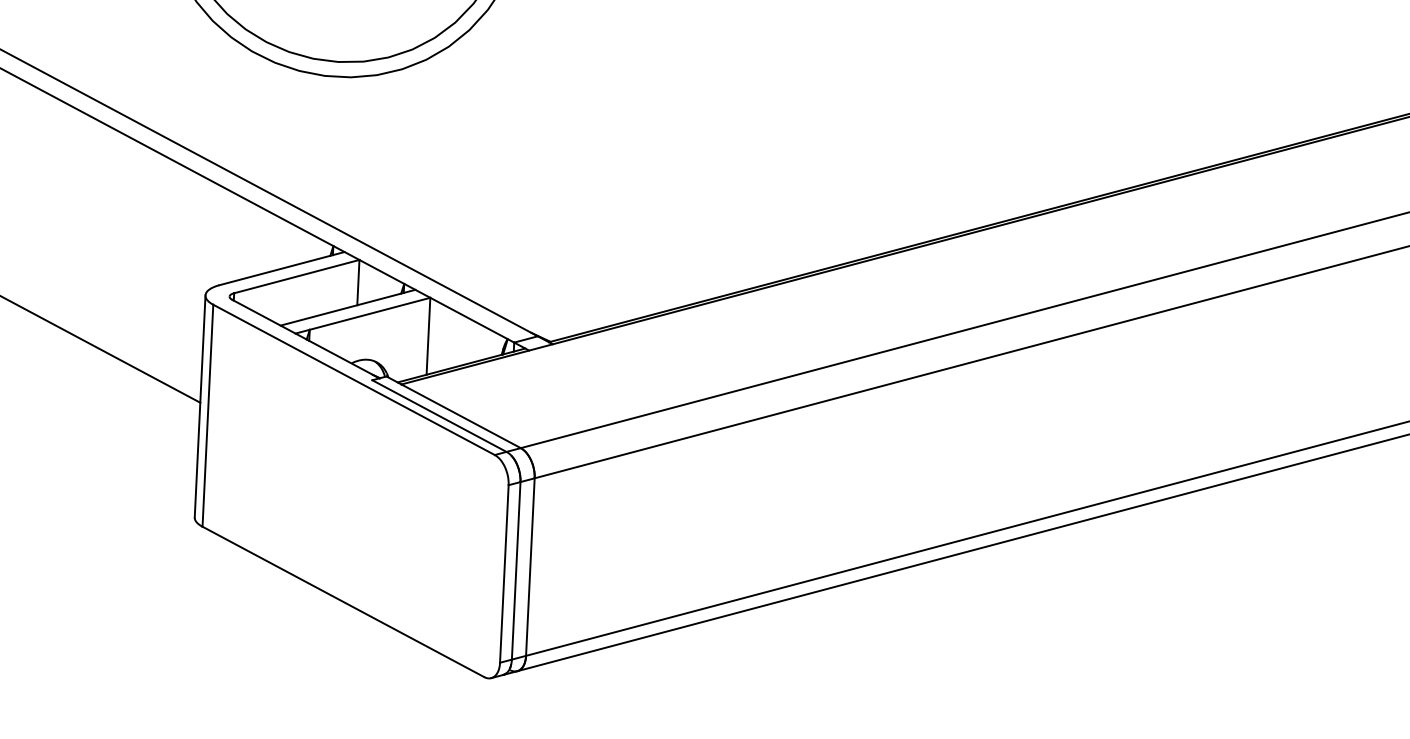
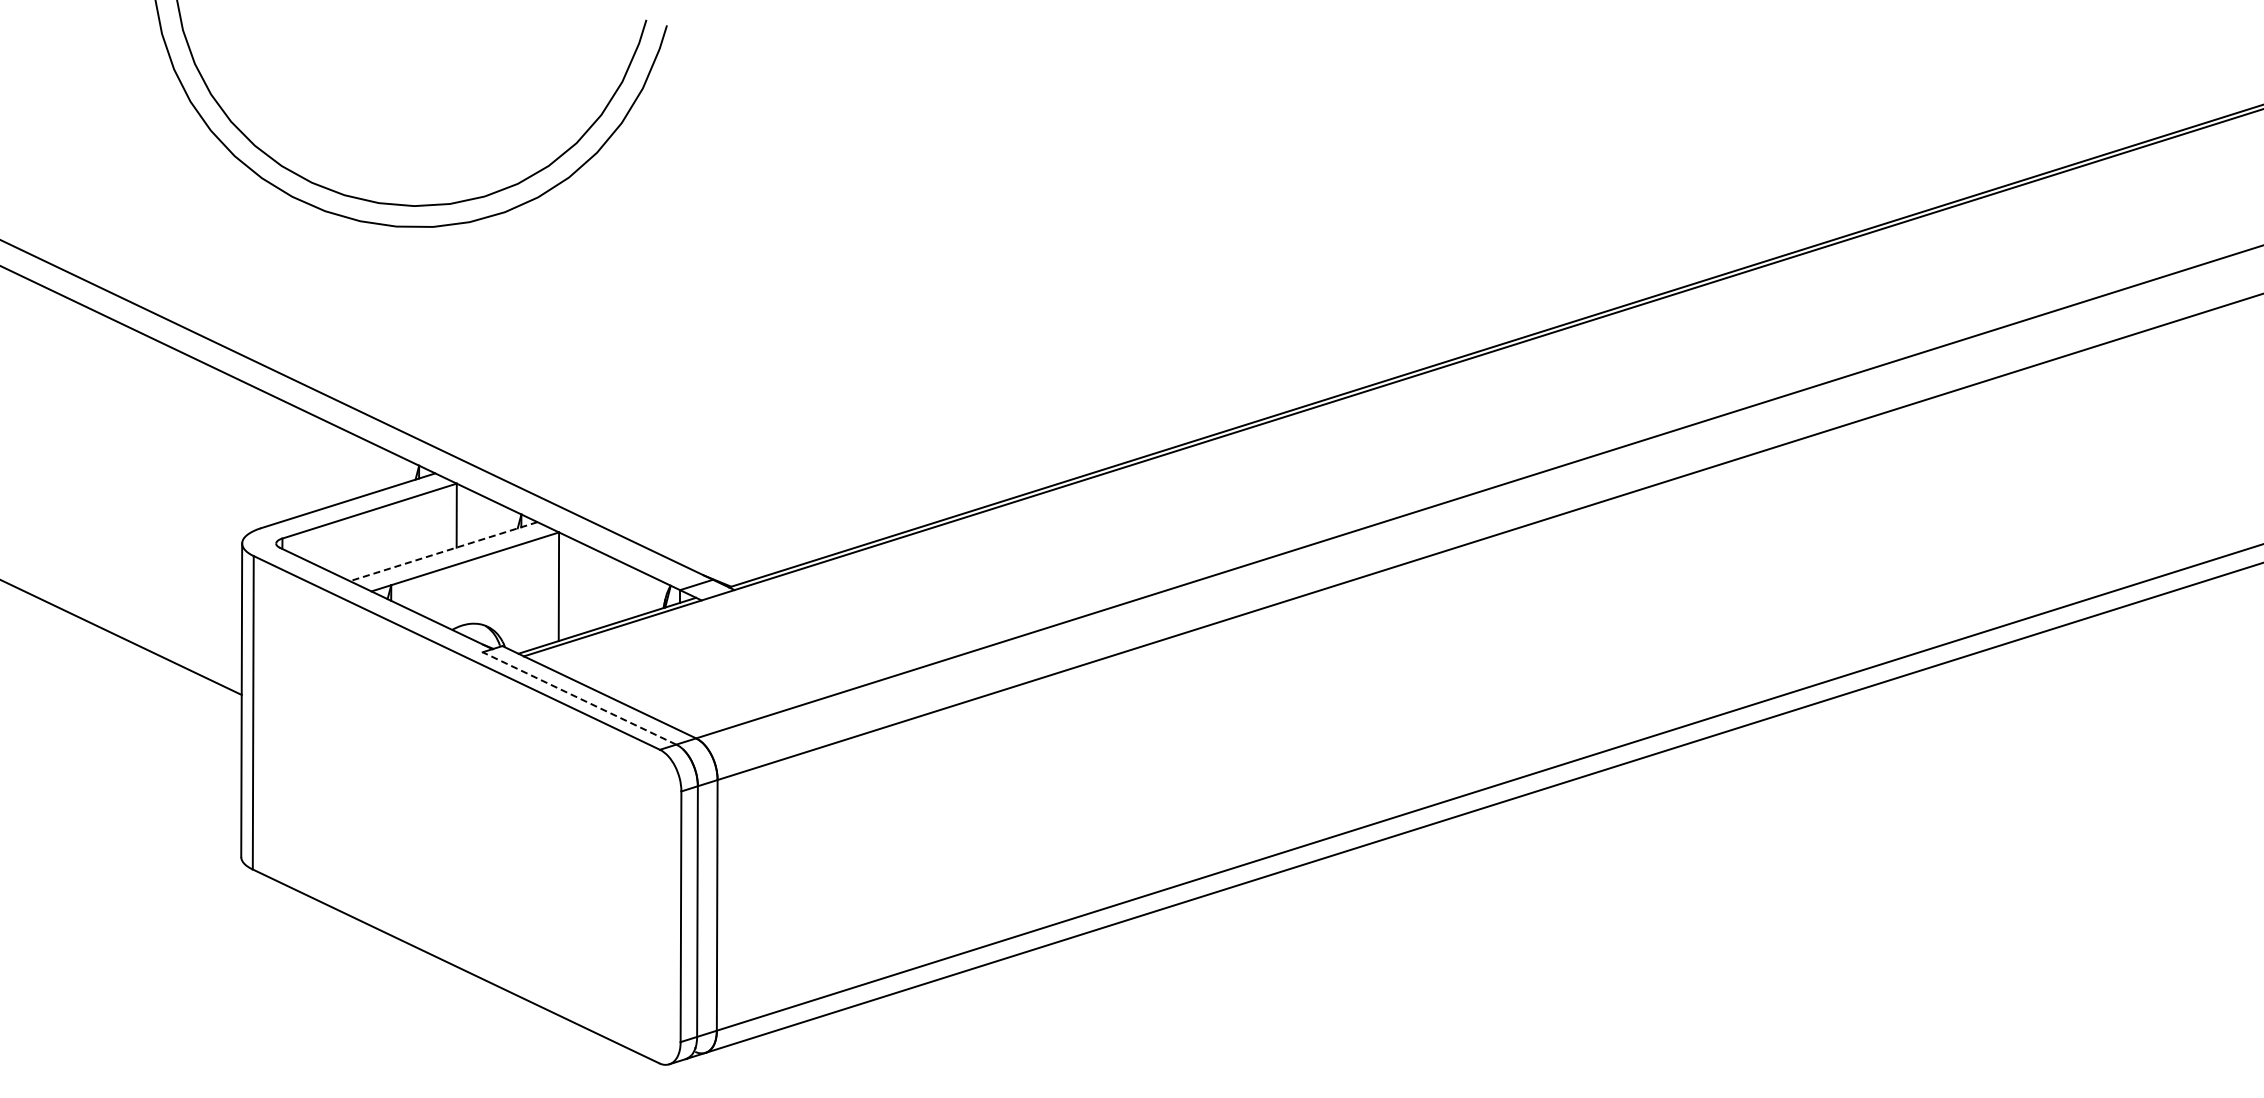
line: (347, 307) -> (443, 551), solid -> dashed
line: (439, 416) -> (579, 698), solid -> dashed

